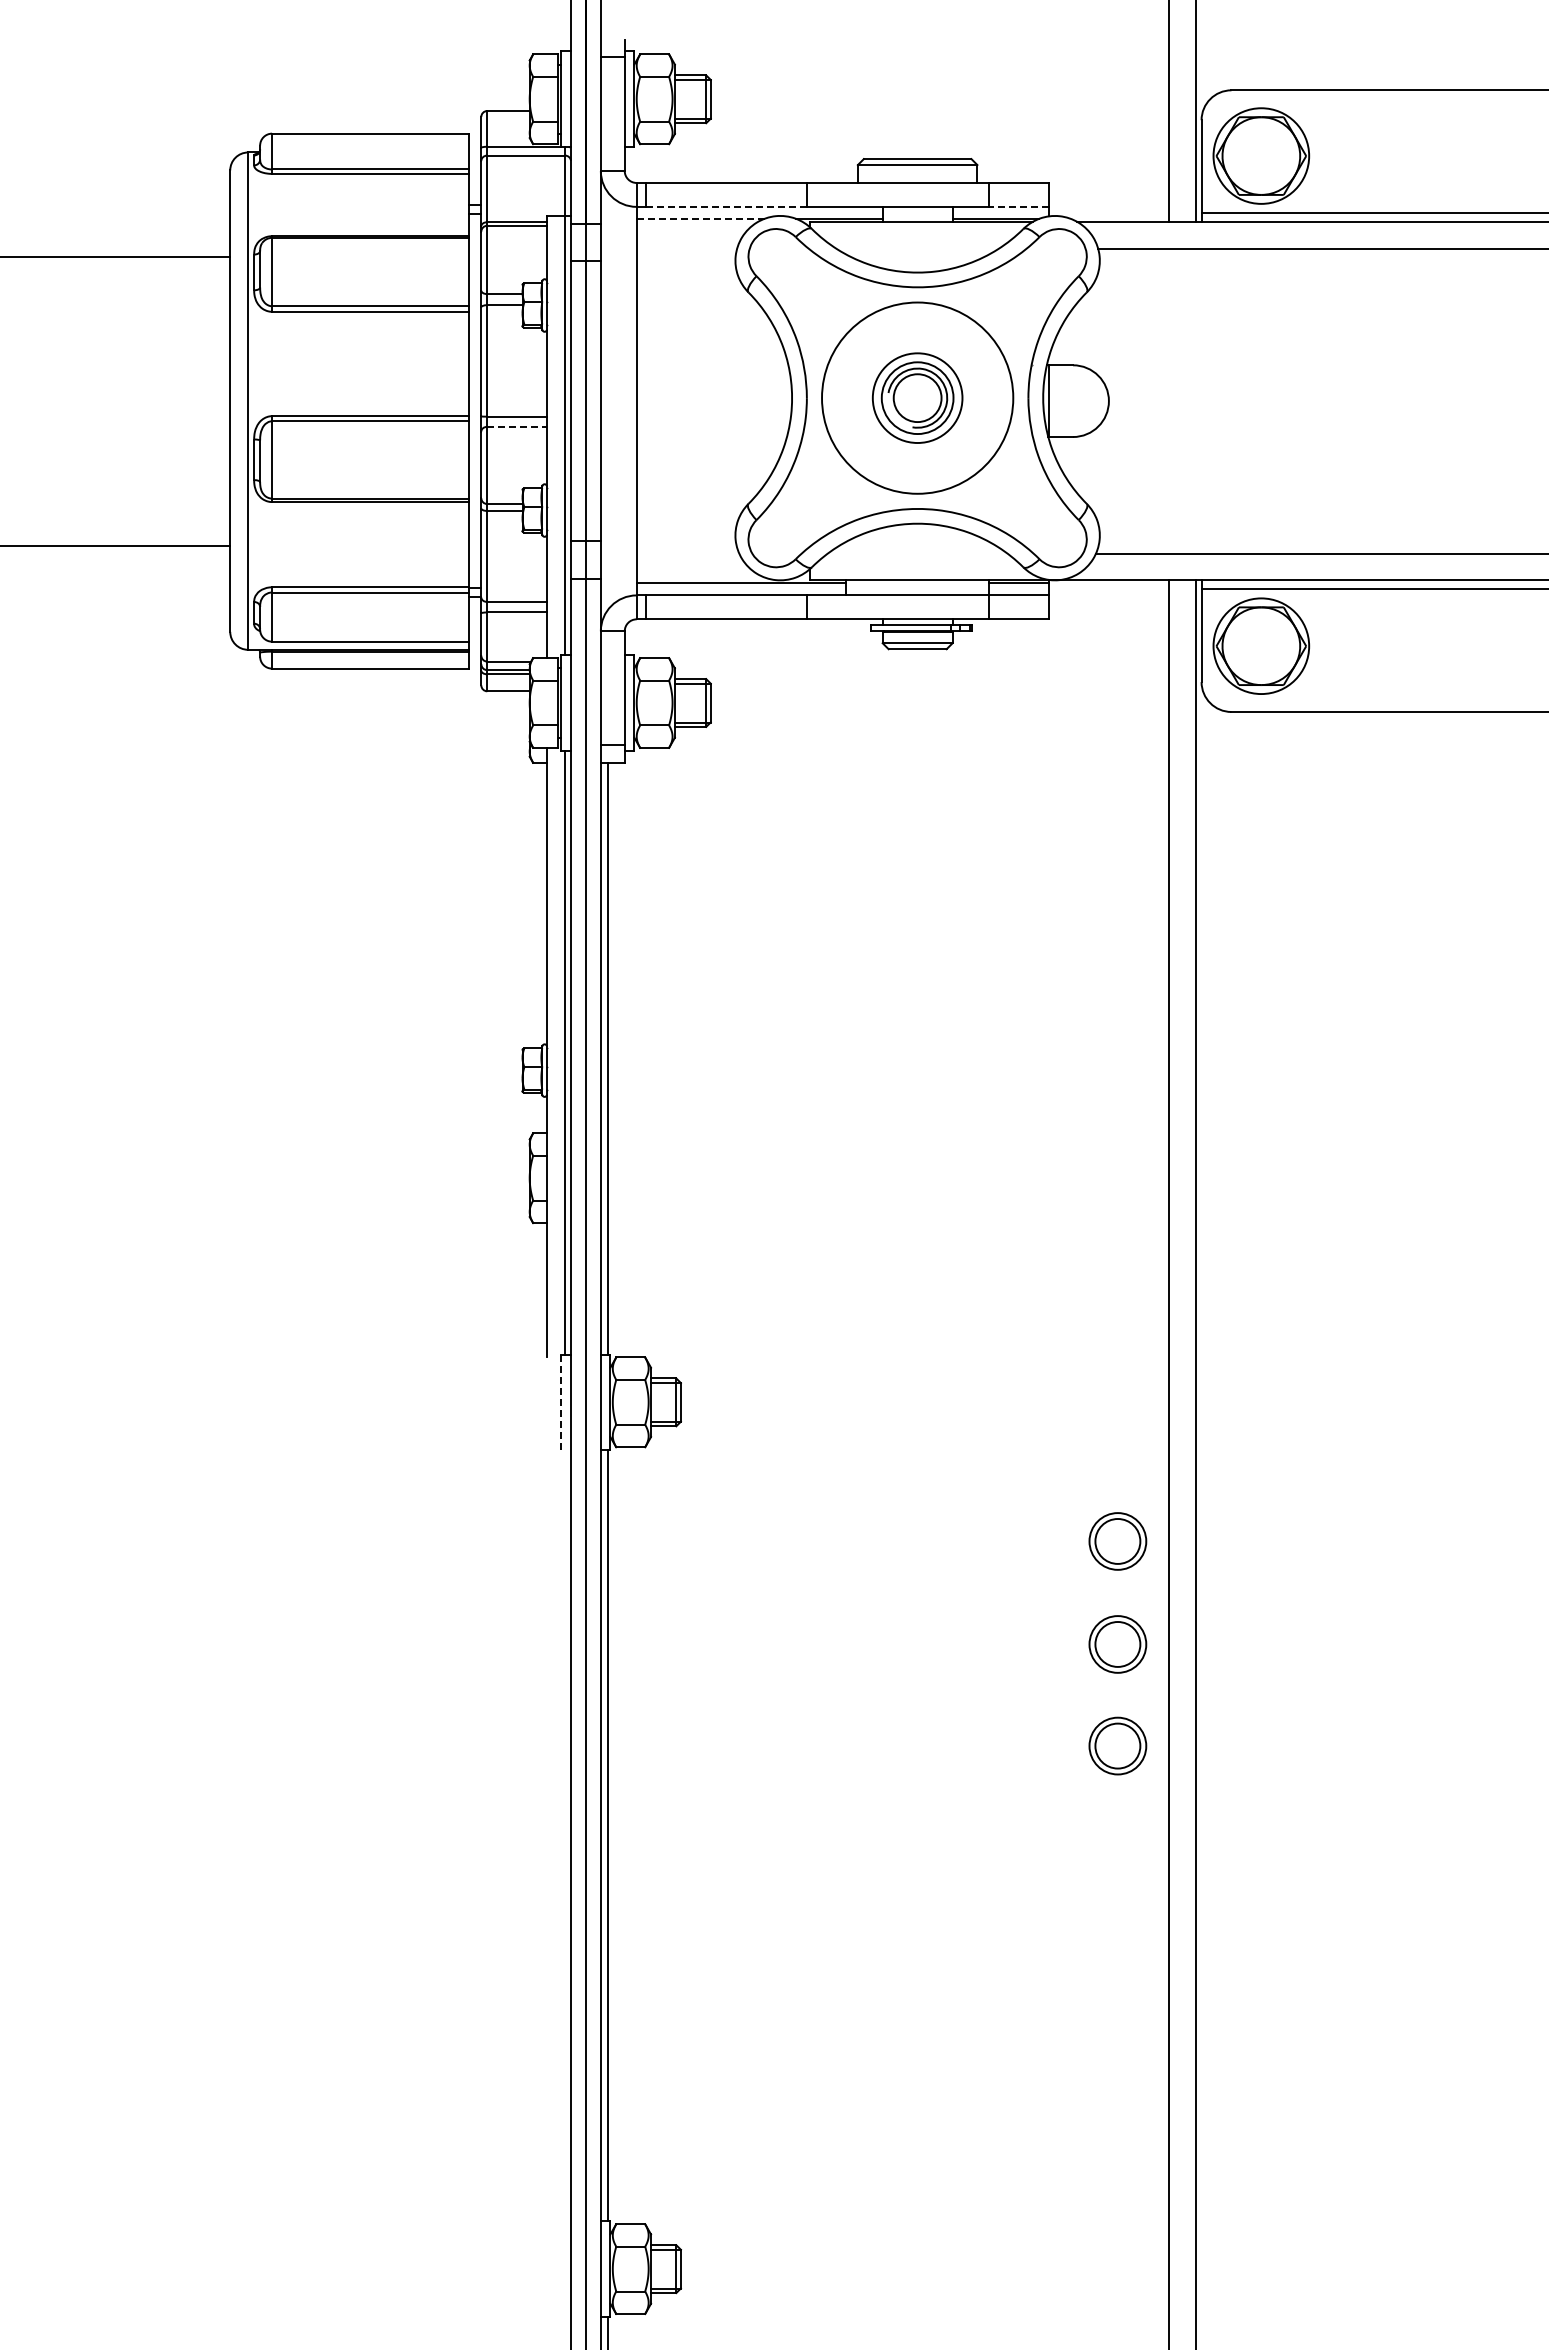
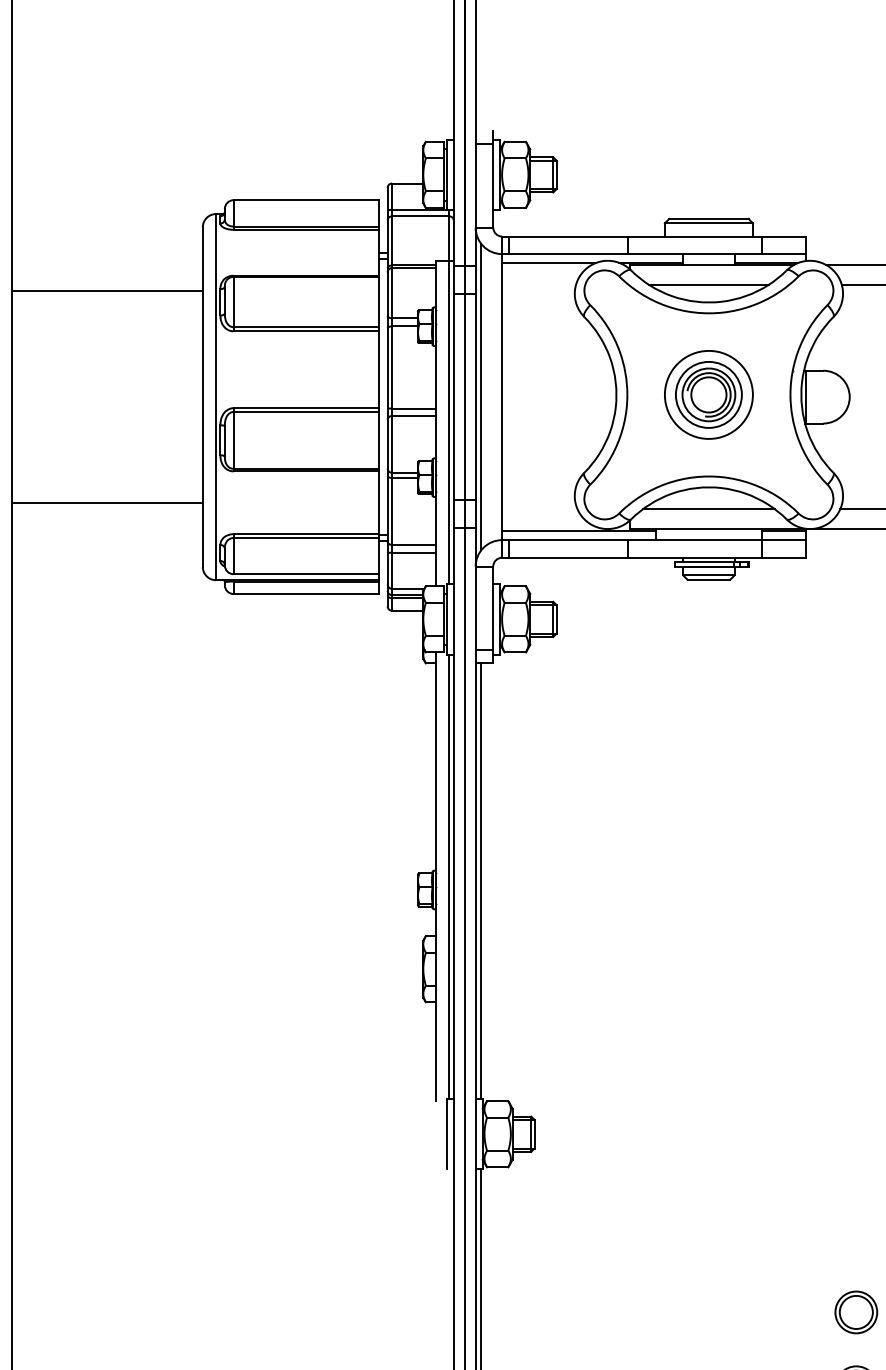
line: (726, 206) -> (568, 253), dashed -> solid
line: (1019, 206) -> (783, 253), dashed -> solid
line: (700, 218) -> (549, 262), dashed -> solid
line: (917, 248) -> (708, 284), added
circle: (917, 397) -> (708, 394), size x0.62
line: (608, 400) -> (481, 396), added
line: (517, 426) -> (414, 415), dashed -> solid
line: (917, 553) -> (708, 509), added
line: (561, 1402) -> (446, 1134), dashed -> solid
part: (1117, 1541) -> (856, 1236), removed

